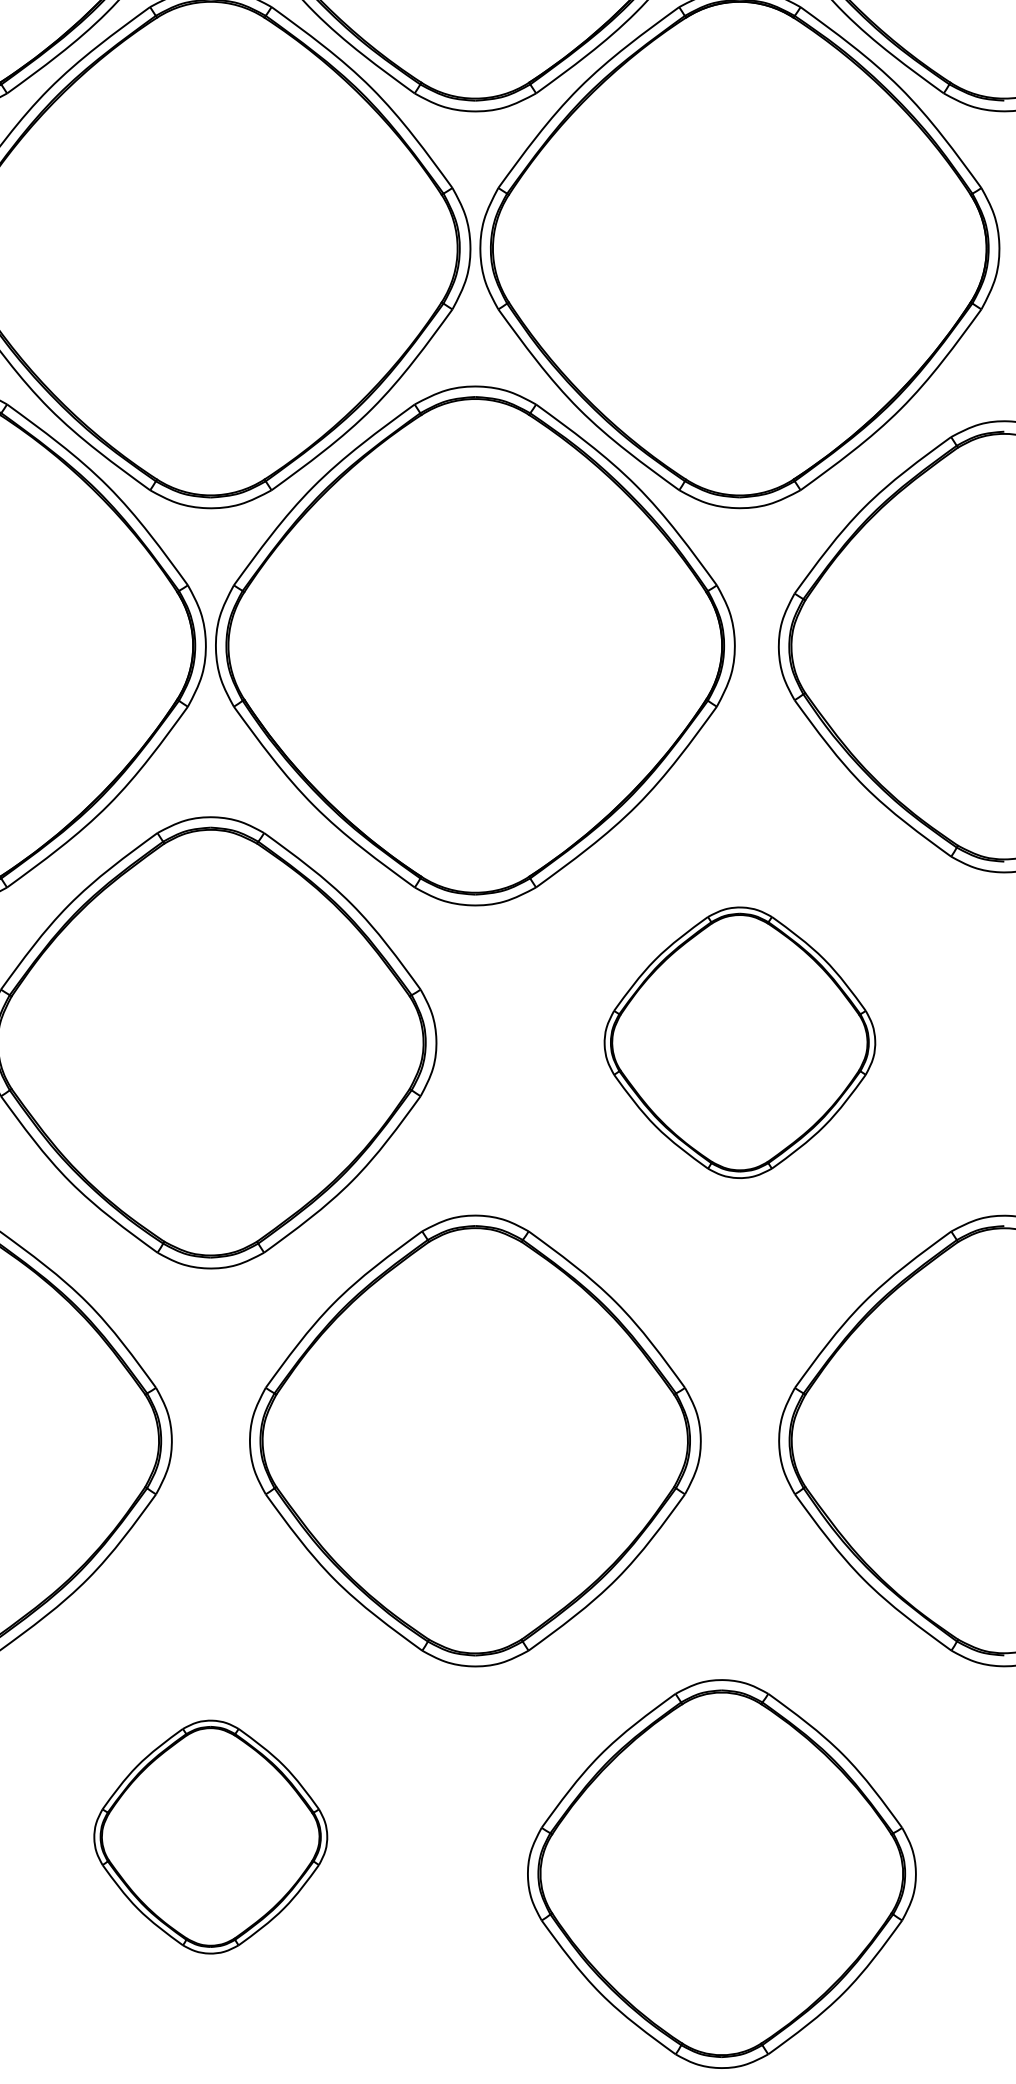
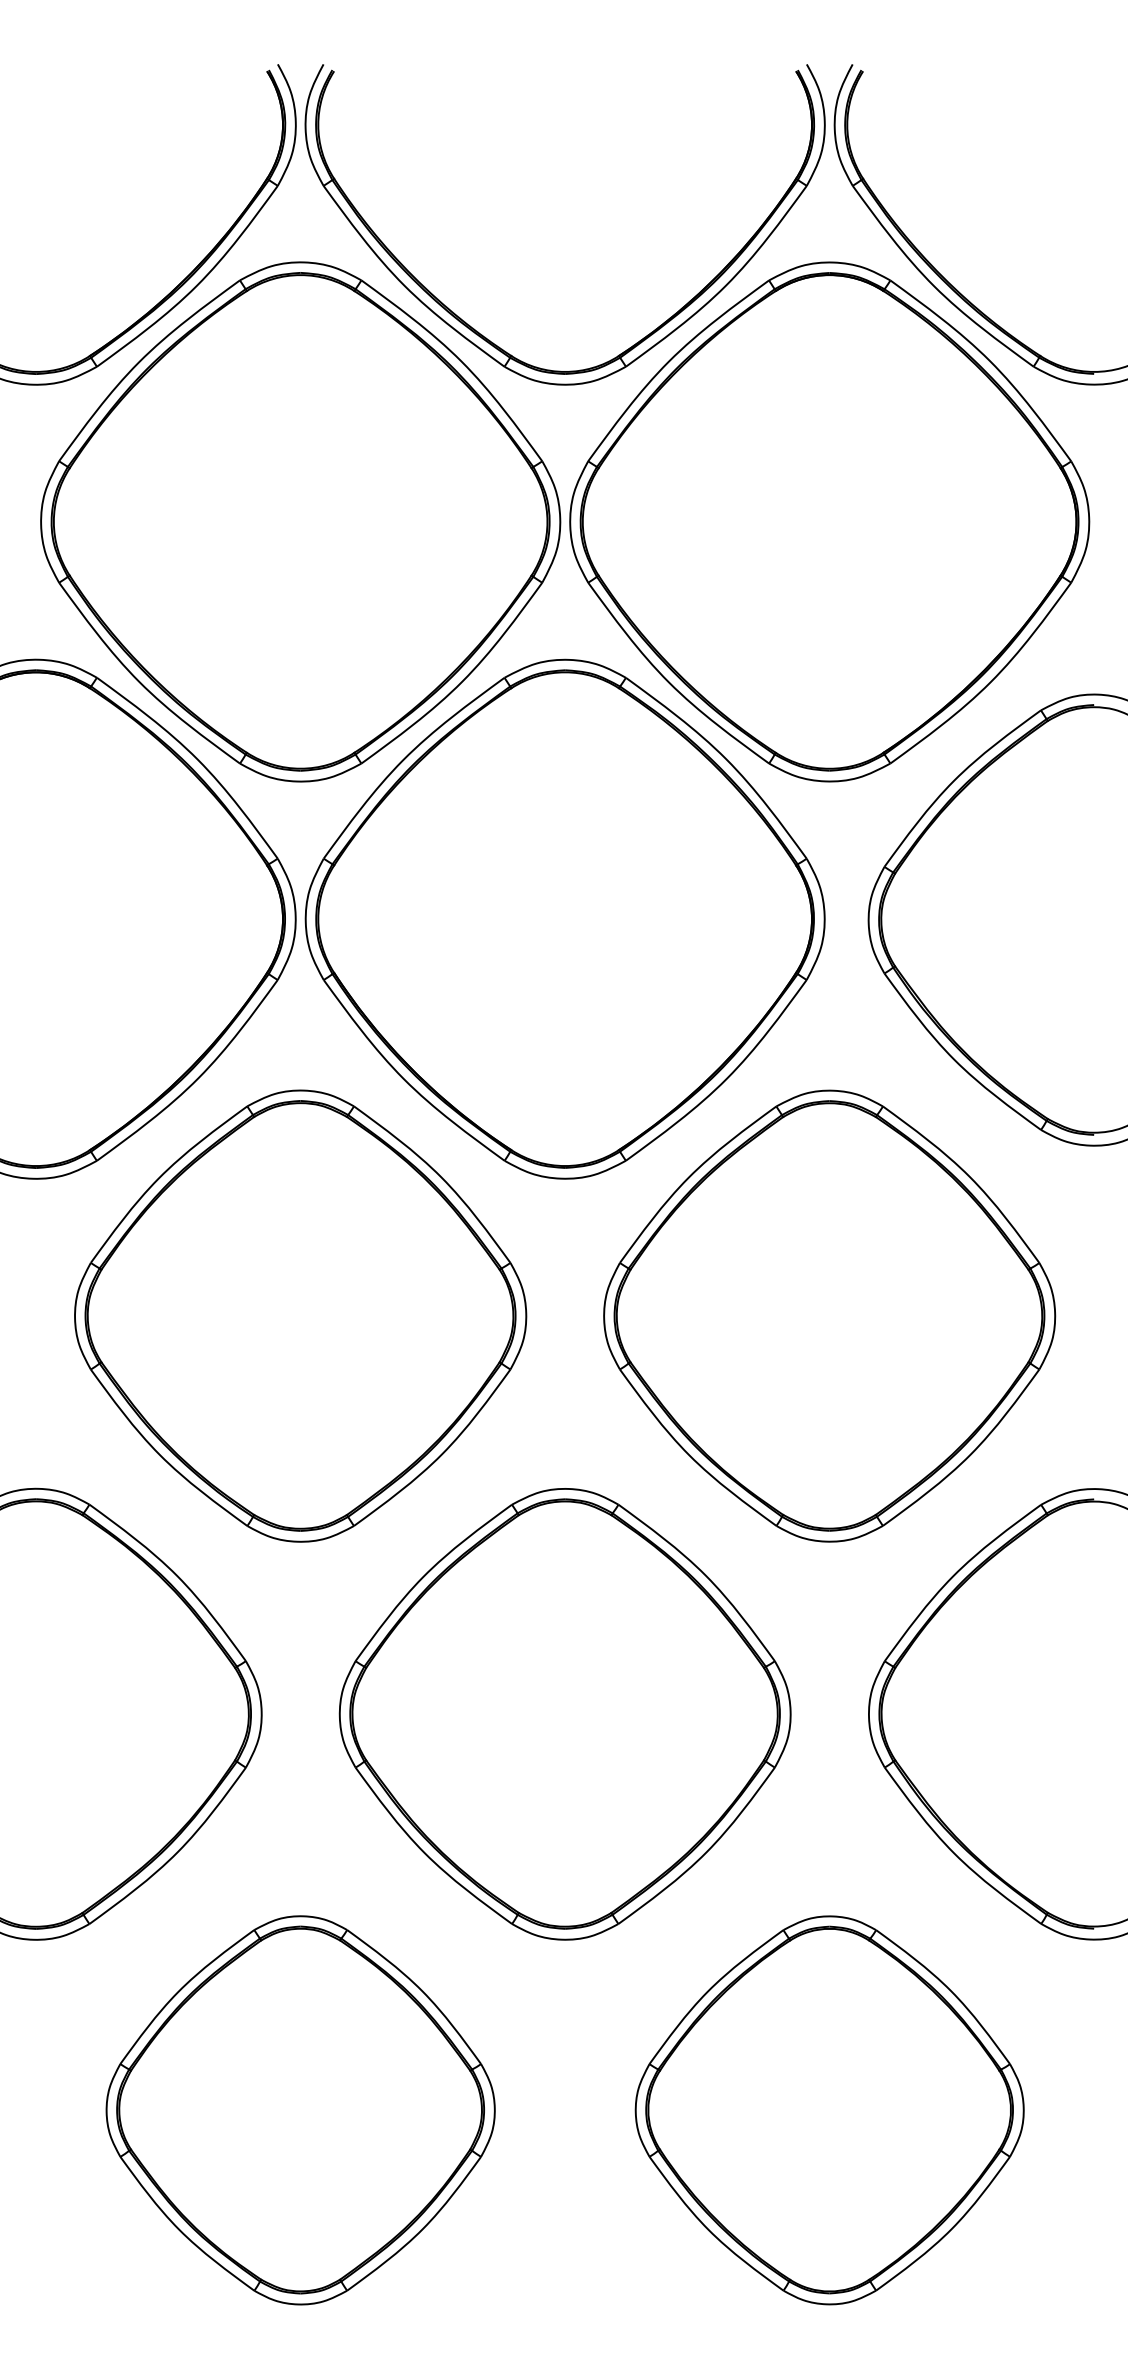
part: (739, 1042) -> (829, 1315), size x1.67
part: (210, 1837) -> (300, 2110), size x1.67
part: (721, 1874) -> (829, 2110), moved

